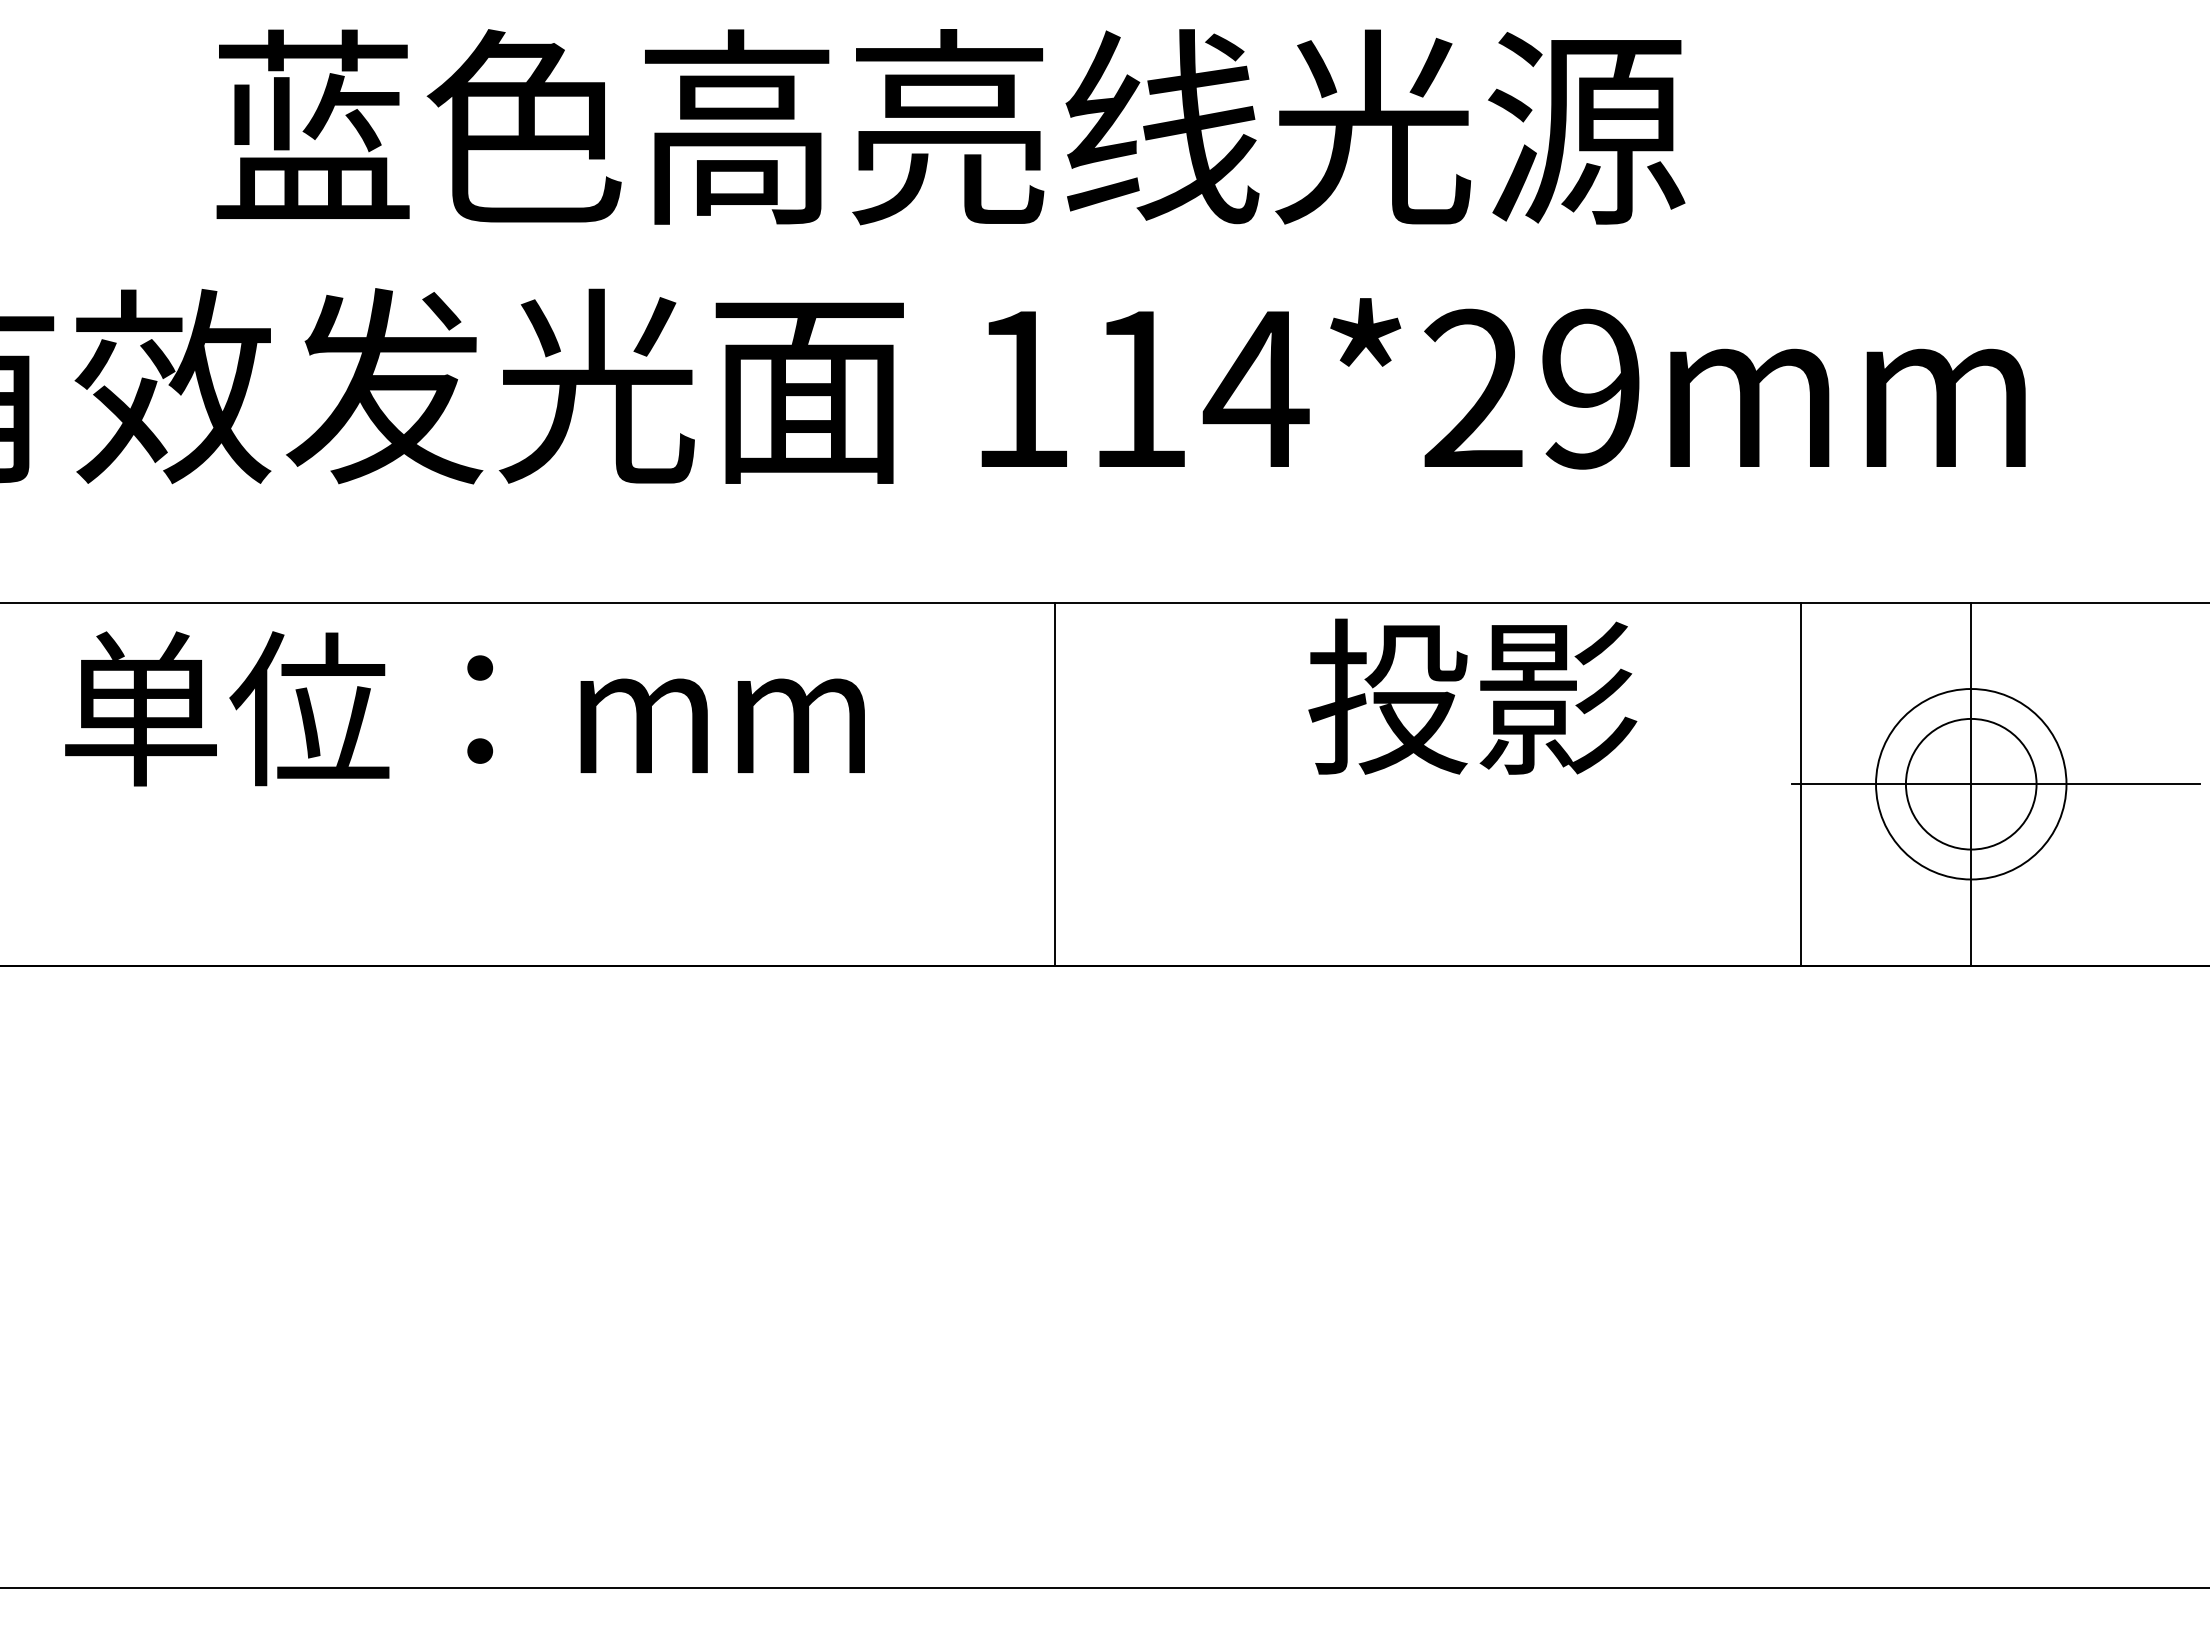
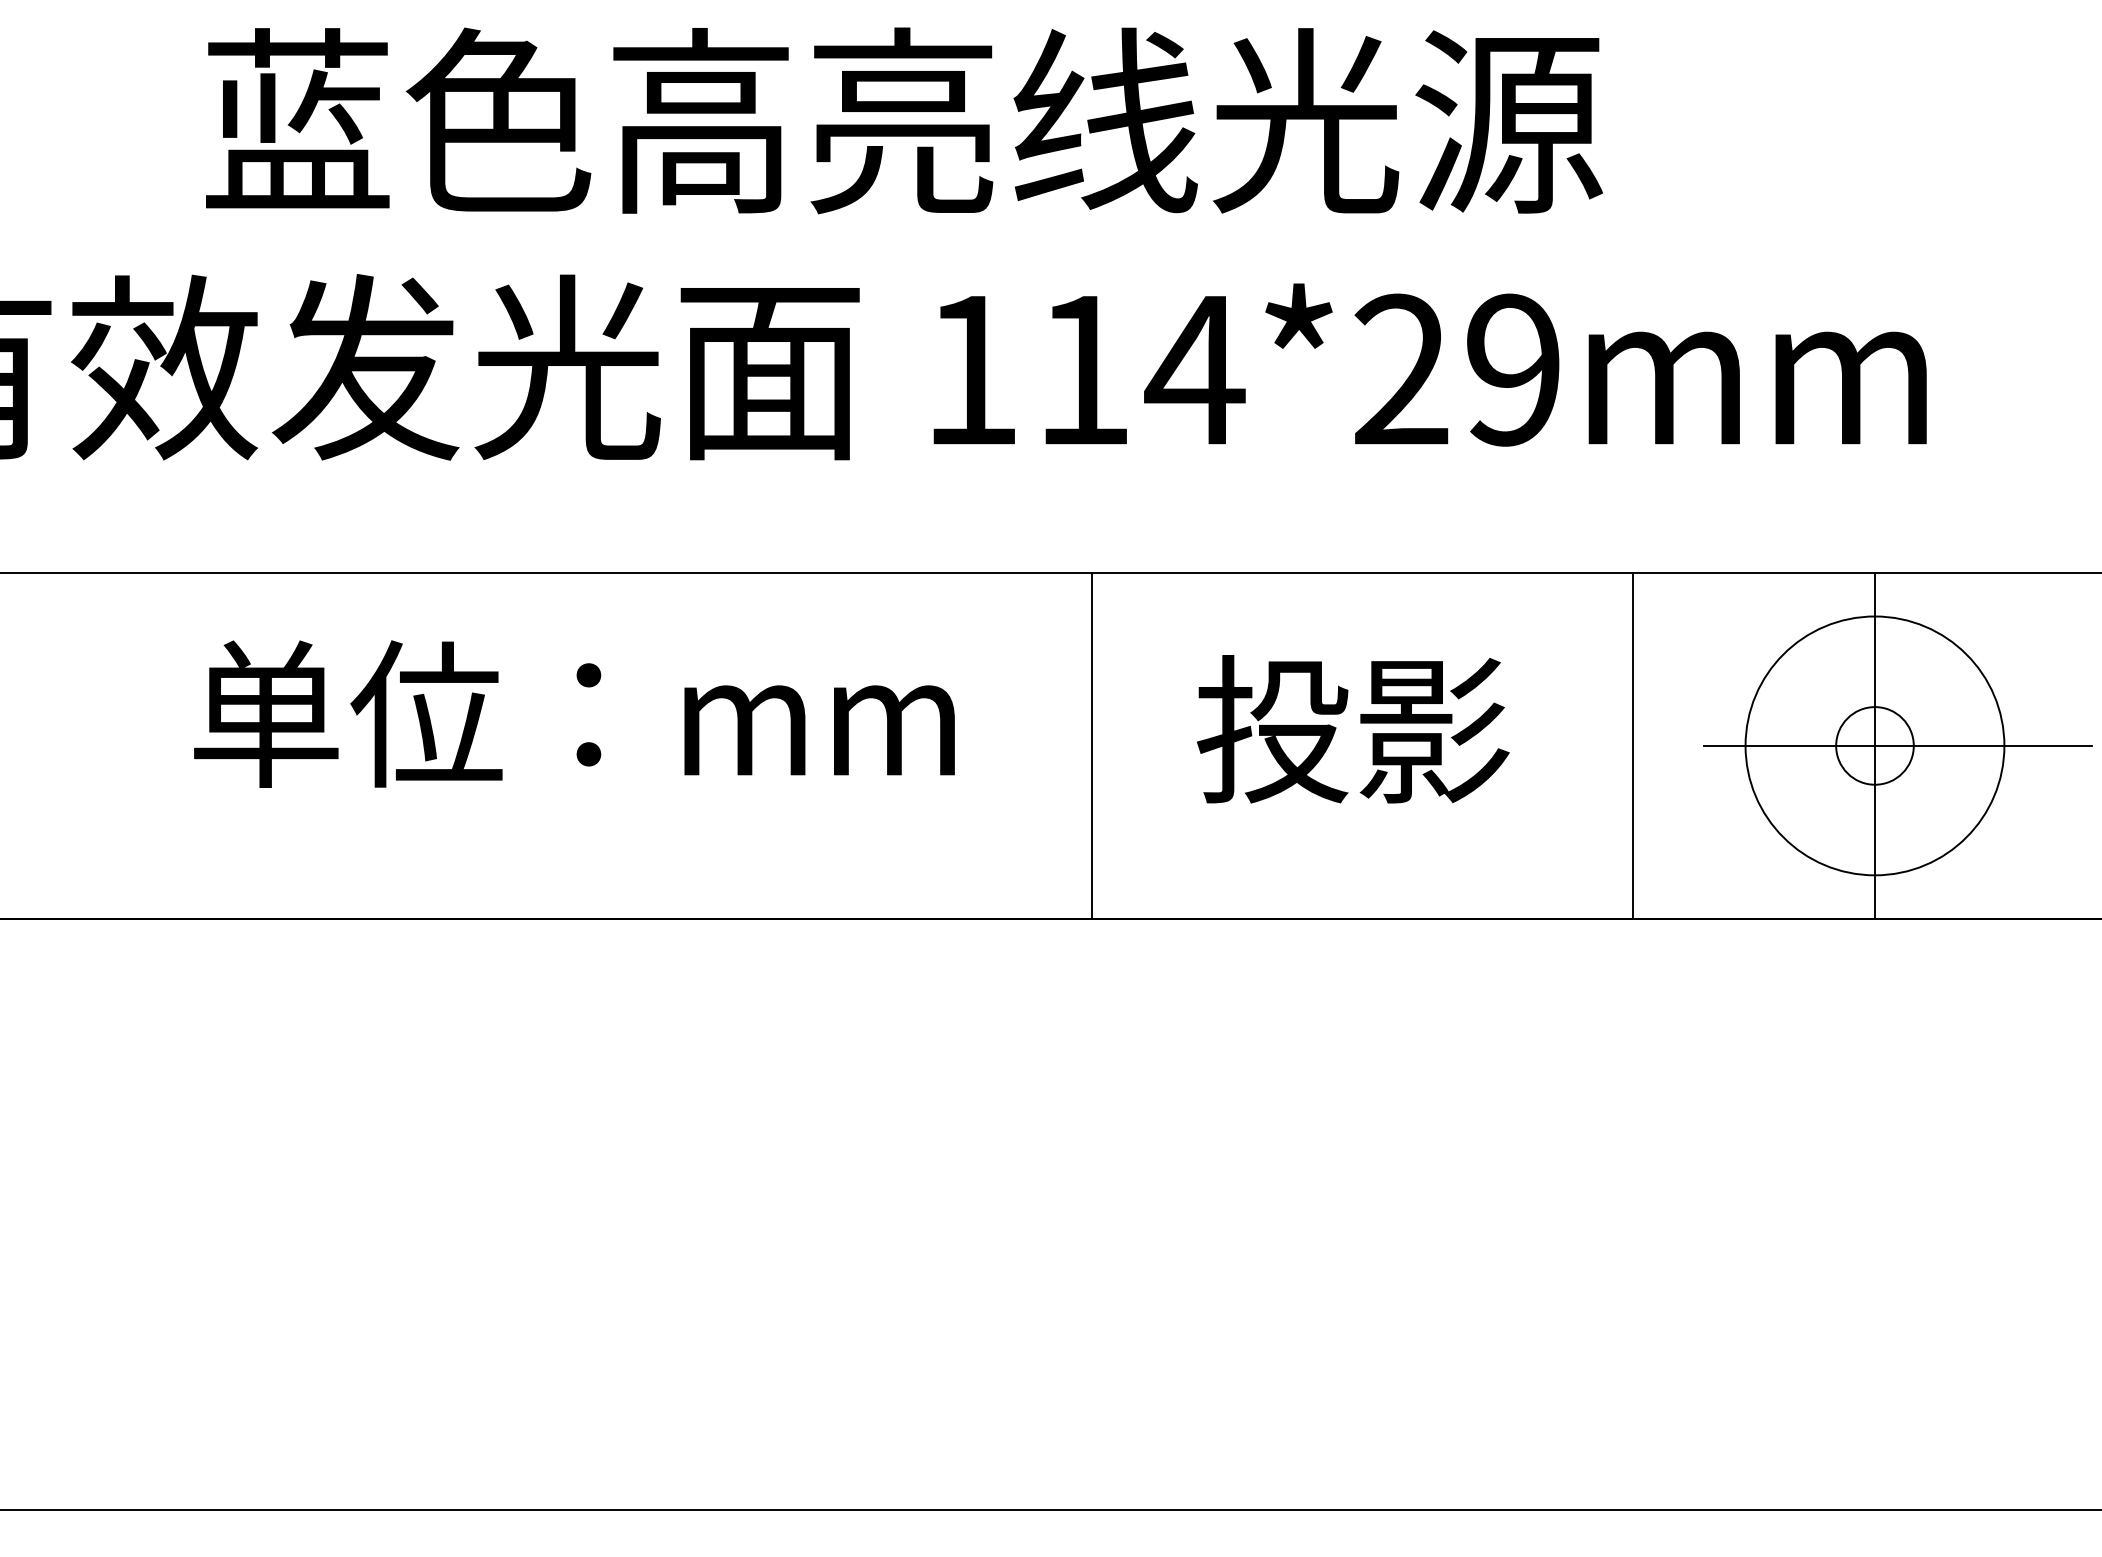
text: (1472, 696) -> (1353, 729), moved
text: (464, 708) -> (573, 713), moved
line: (1055, 783) -> (1092, 745), moved
line: (1801, 783) -> (1632, 745), moved
circle: (1971, 784) -> (1875, 746), size x0.62
circle: (1971, 784) -> (1875, 746), size x1.43

